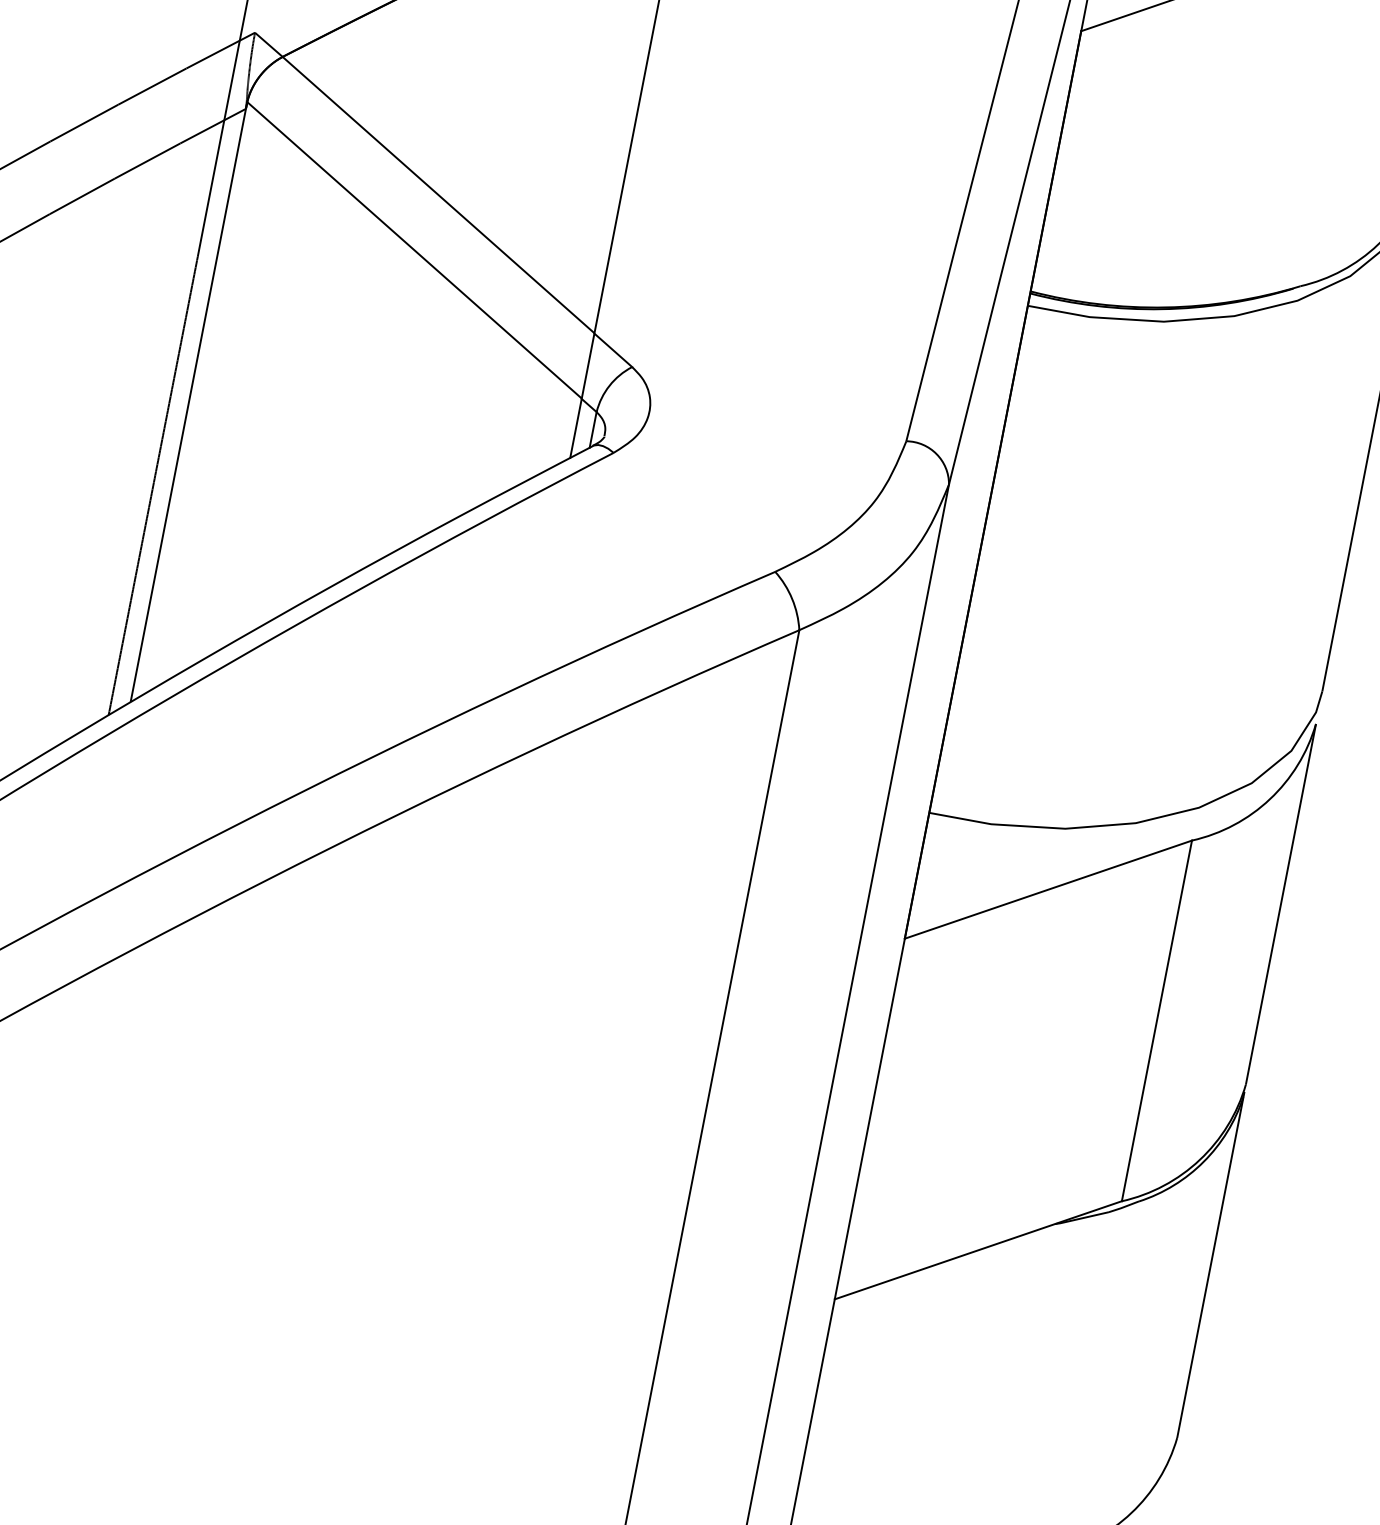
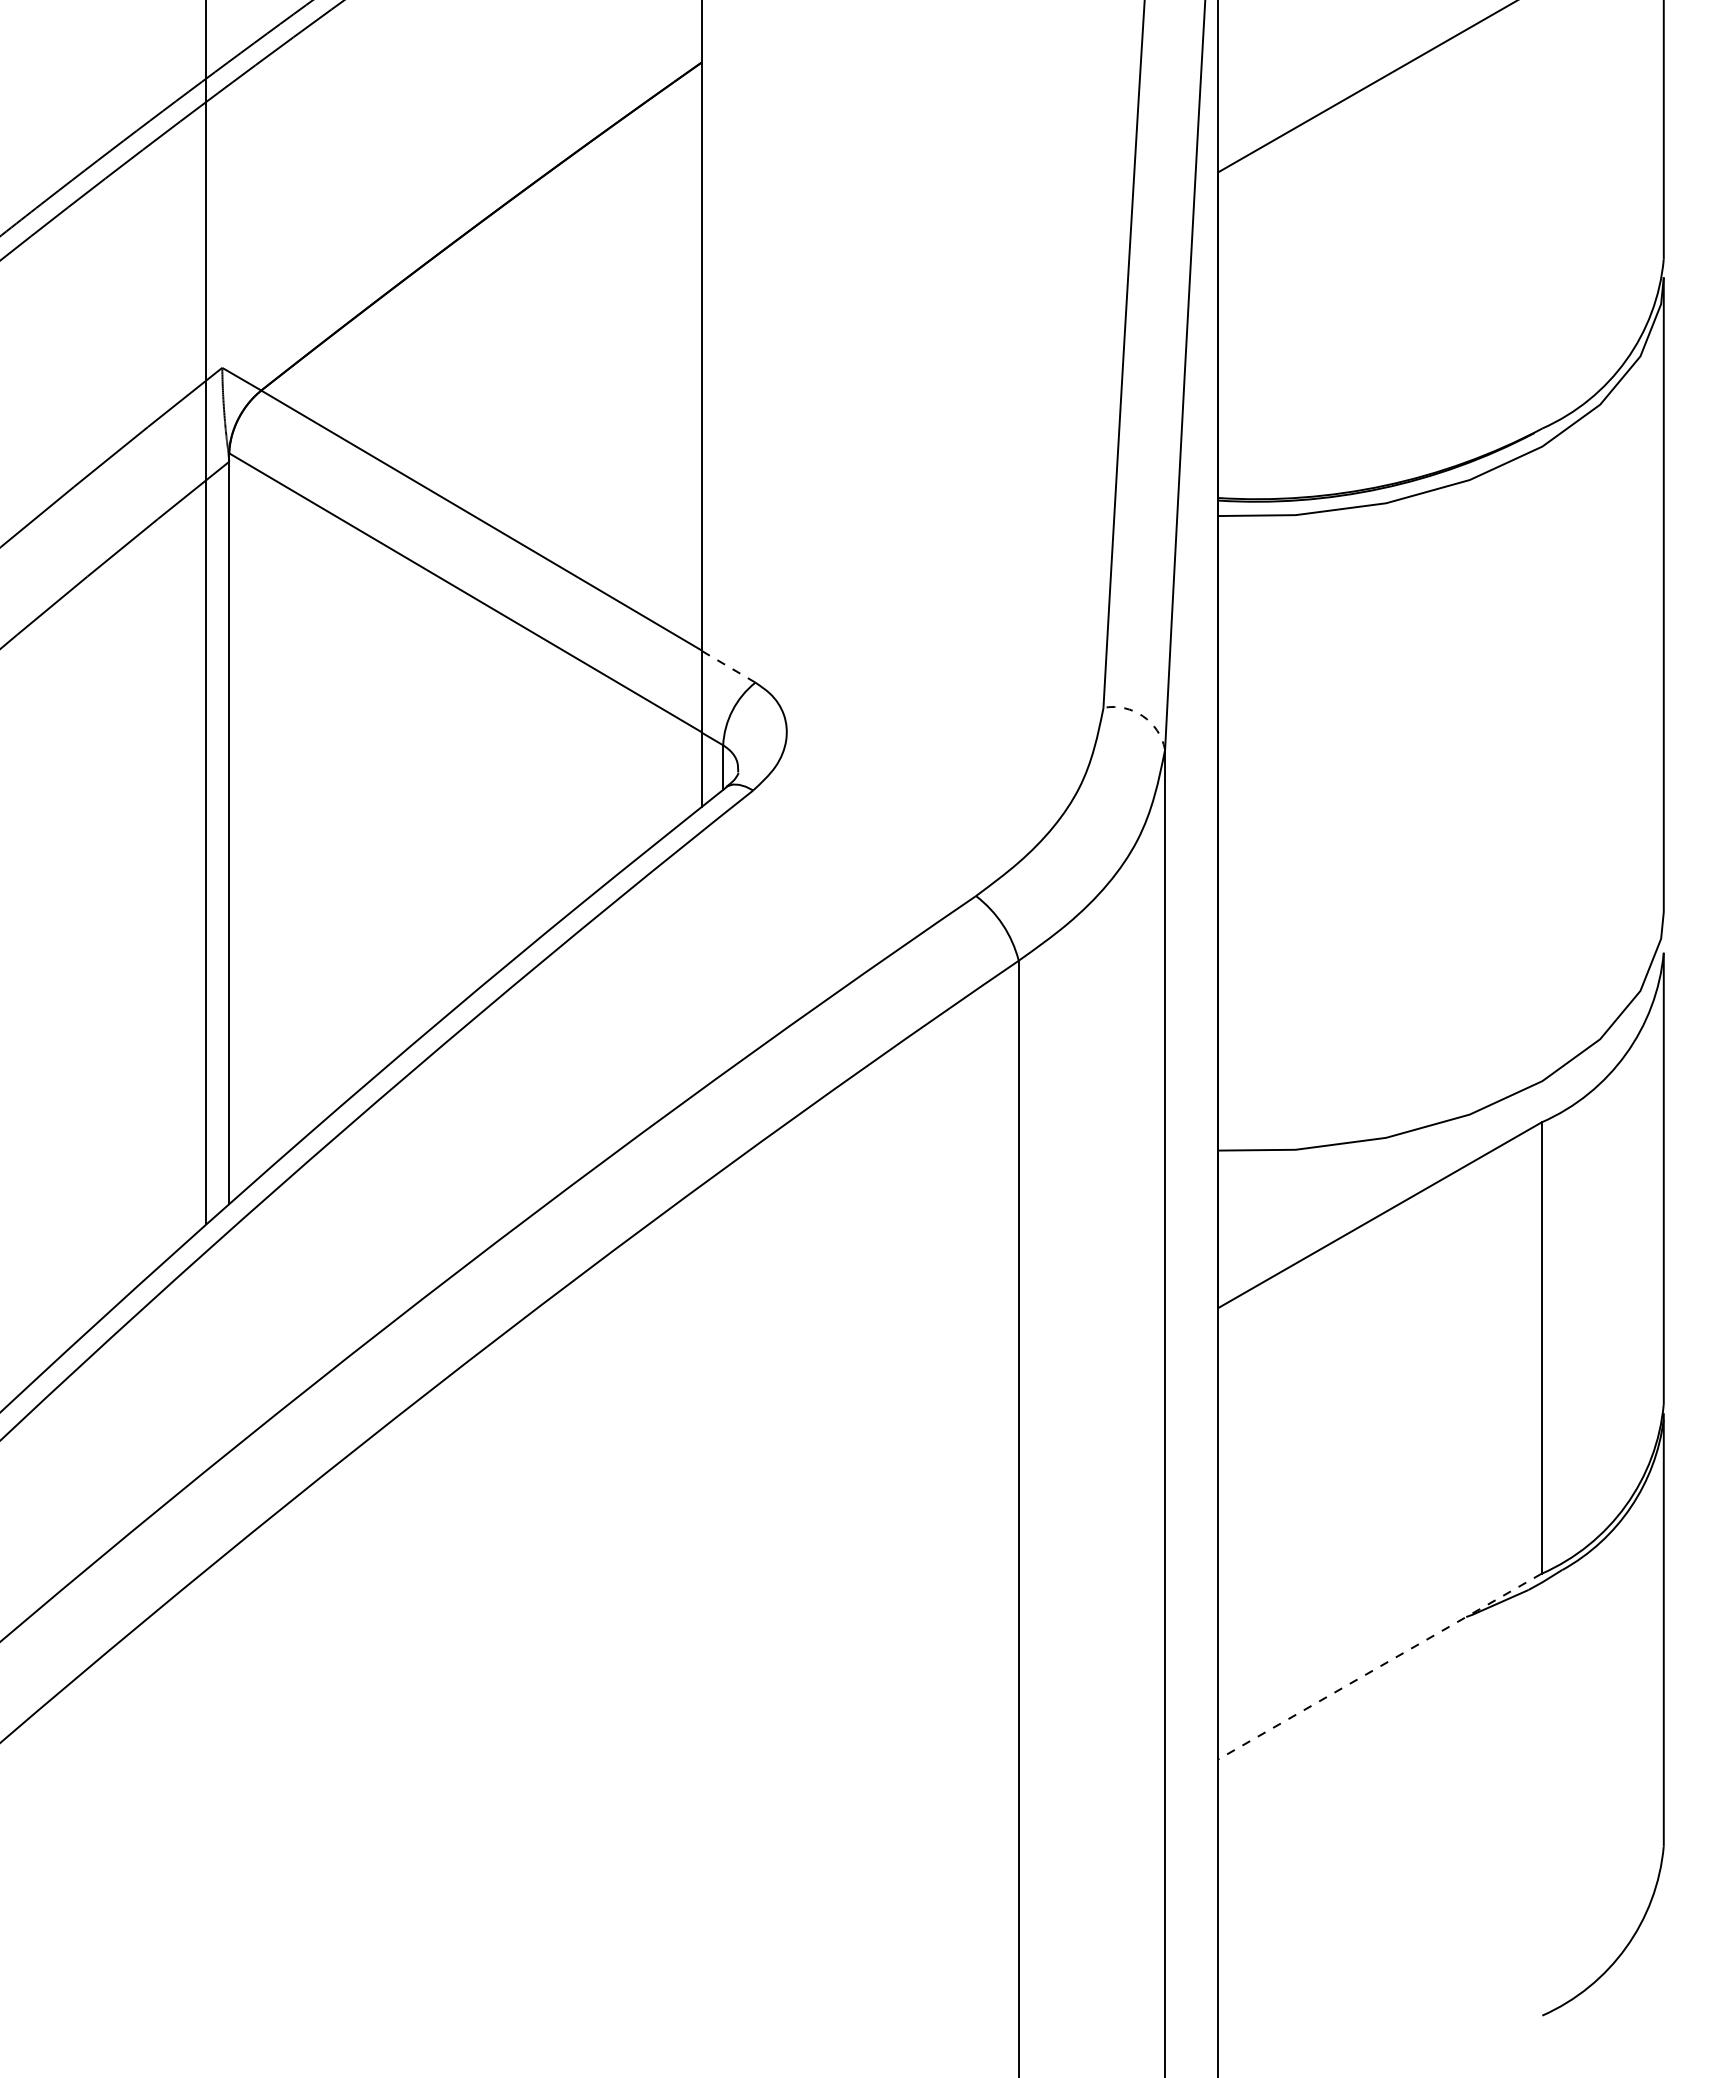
line: (613, 349) -> (728, 666), solid -> dashed
arc: (936, 454) -> (1142, 716), solid -> dashed
line: (977, 1250) -> (1379, 1666), solid -> dashed

